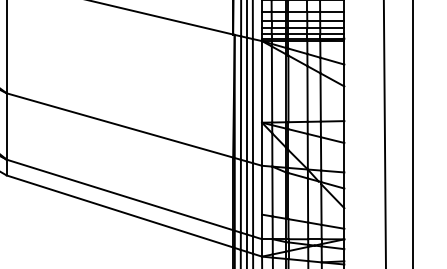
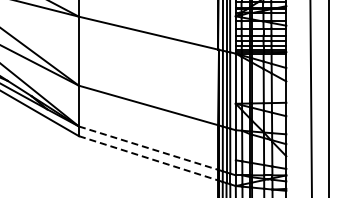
line: (119, 195) -> (148, 148), solid -> dashed
line: (119, 211) -> (148, 158), solid -> dashed

